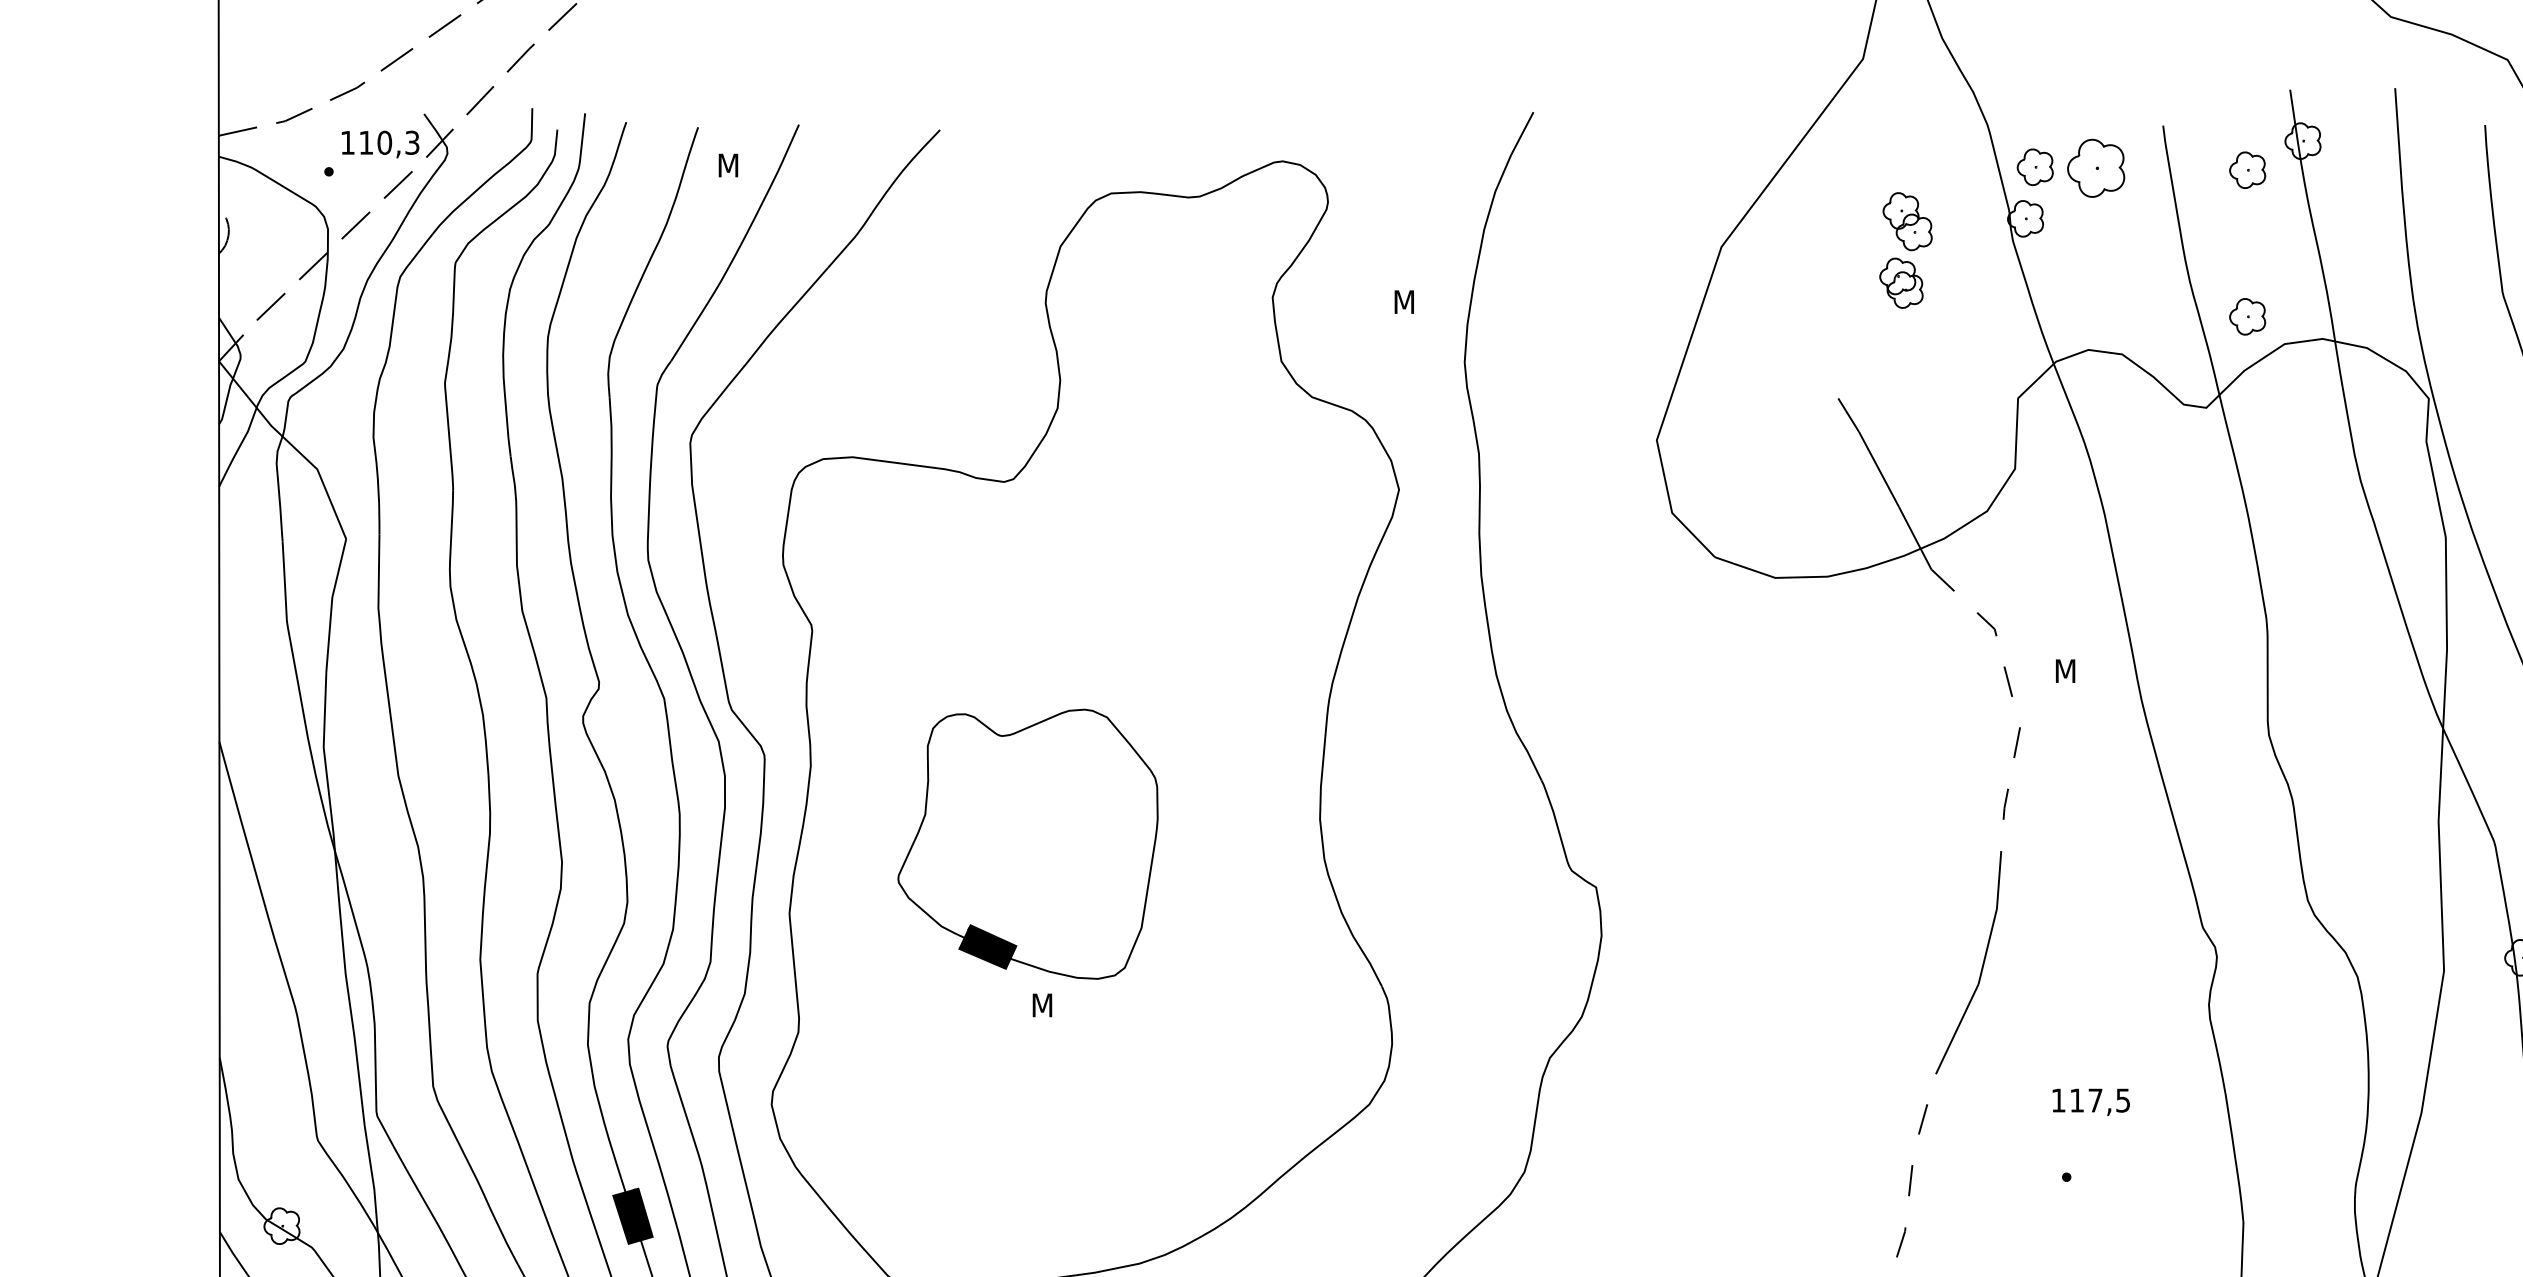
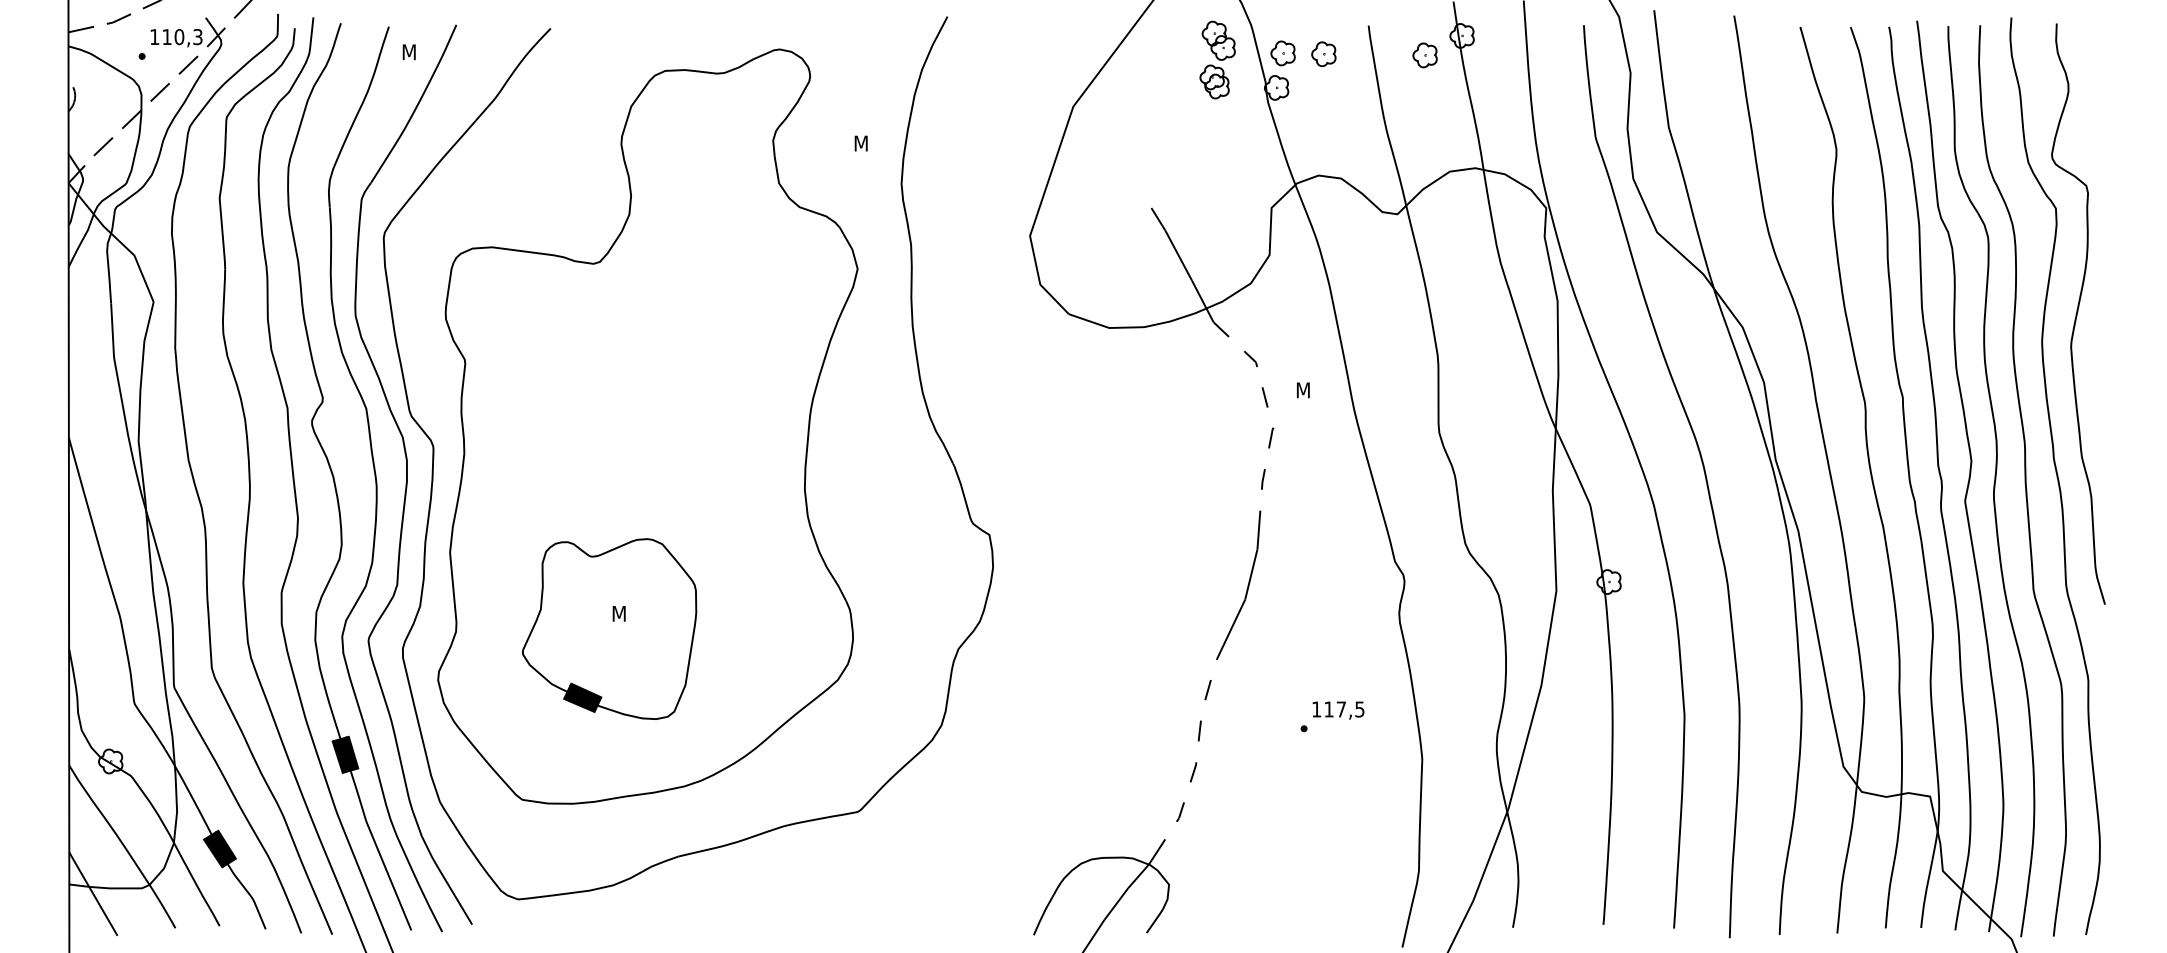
part: (2095, 168) -> (1323, 54), size x0.62
part: (1905, 249) -> (1217, 59), moved
part: (2246, 316) -> (1424, 153), removed
part: (1027, 843) -> (609, 628), moved
text: (2091, 1102) -> (1338, 710), moved

